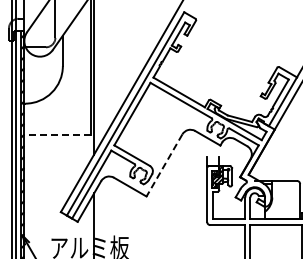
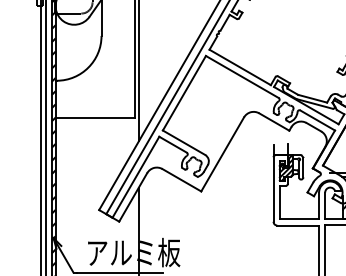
line: (57, 134) -> (95, 117), dashed -> solid
line: (164, 165) -> (222, 154), dashed -> solid

